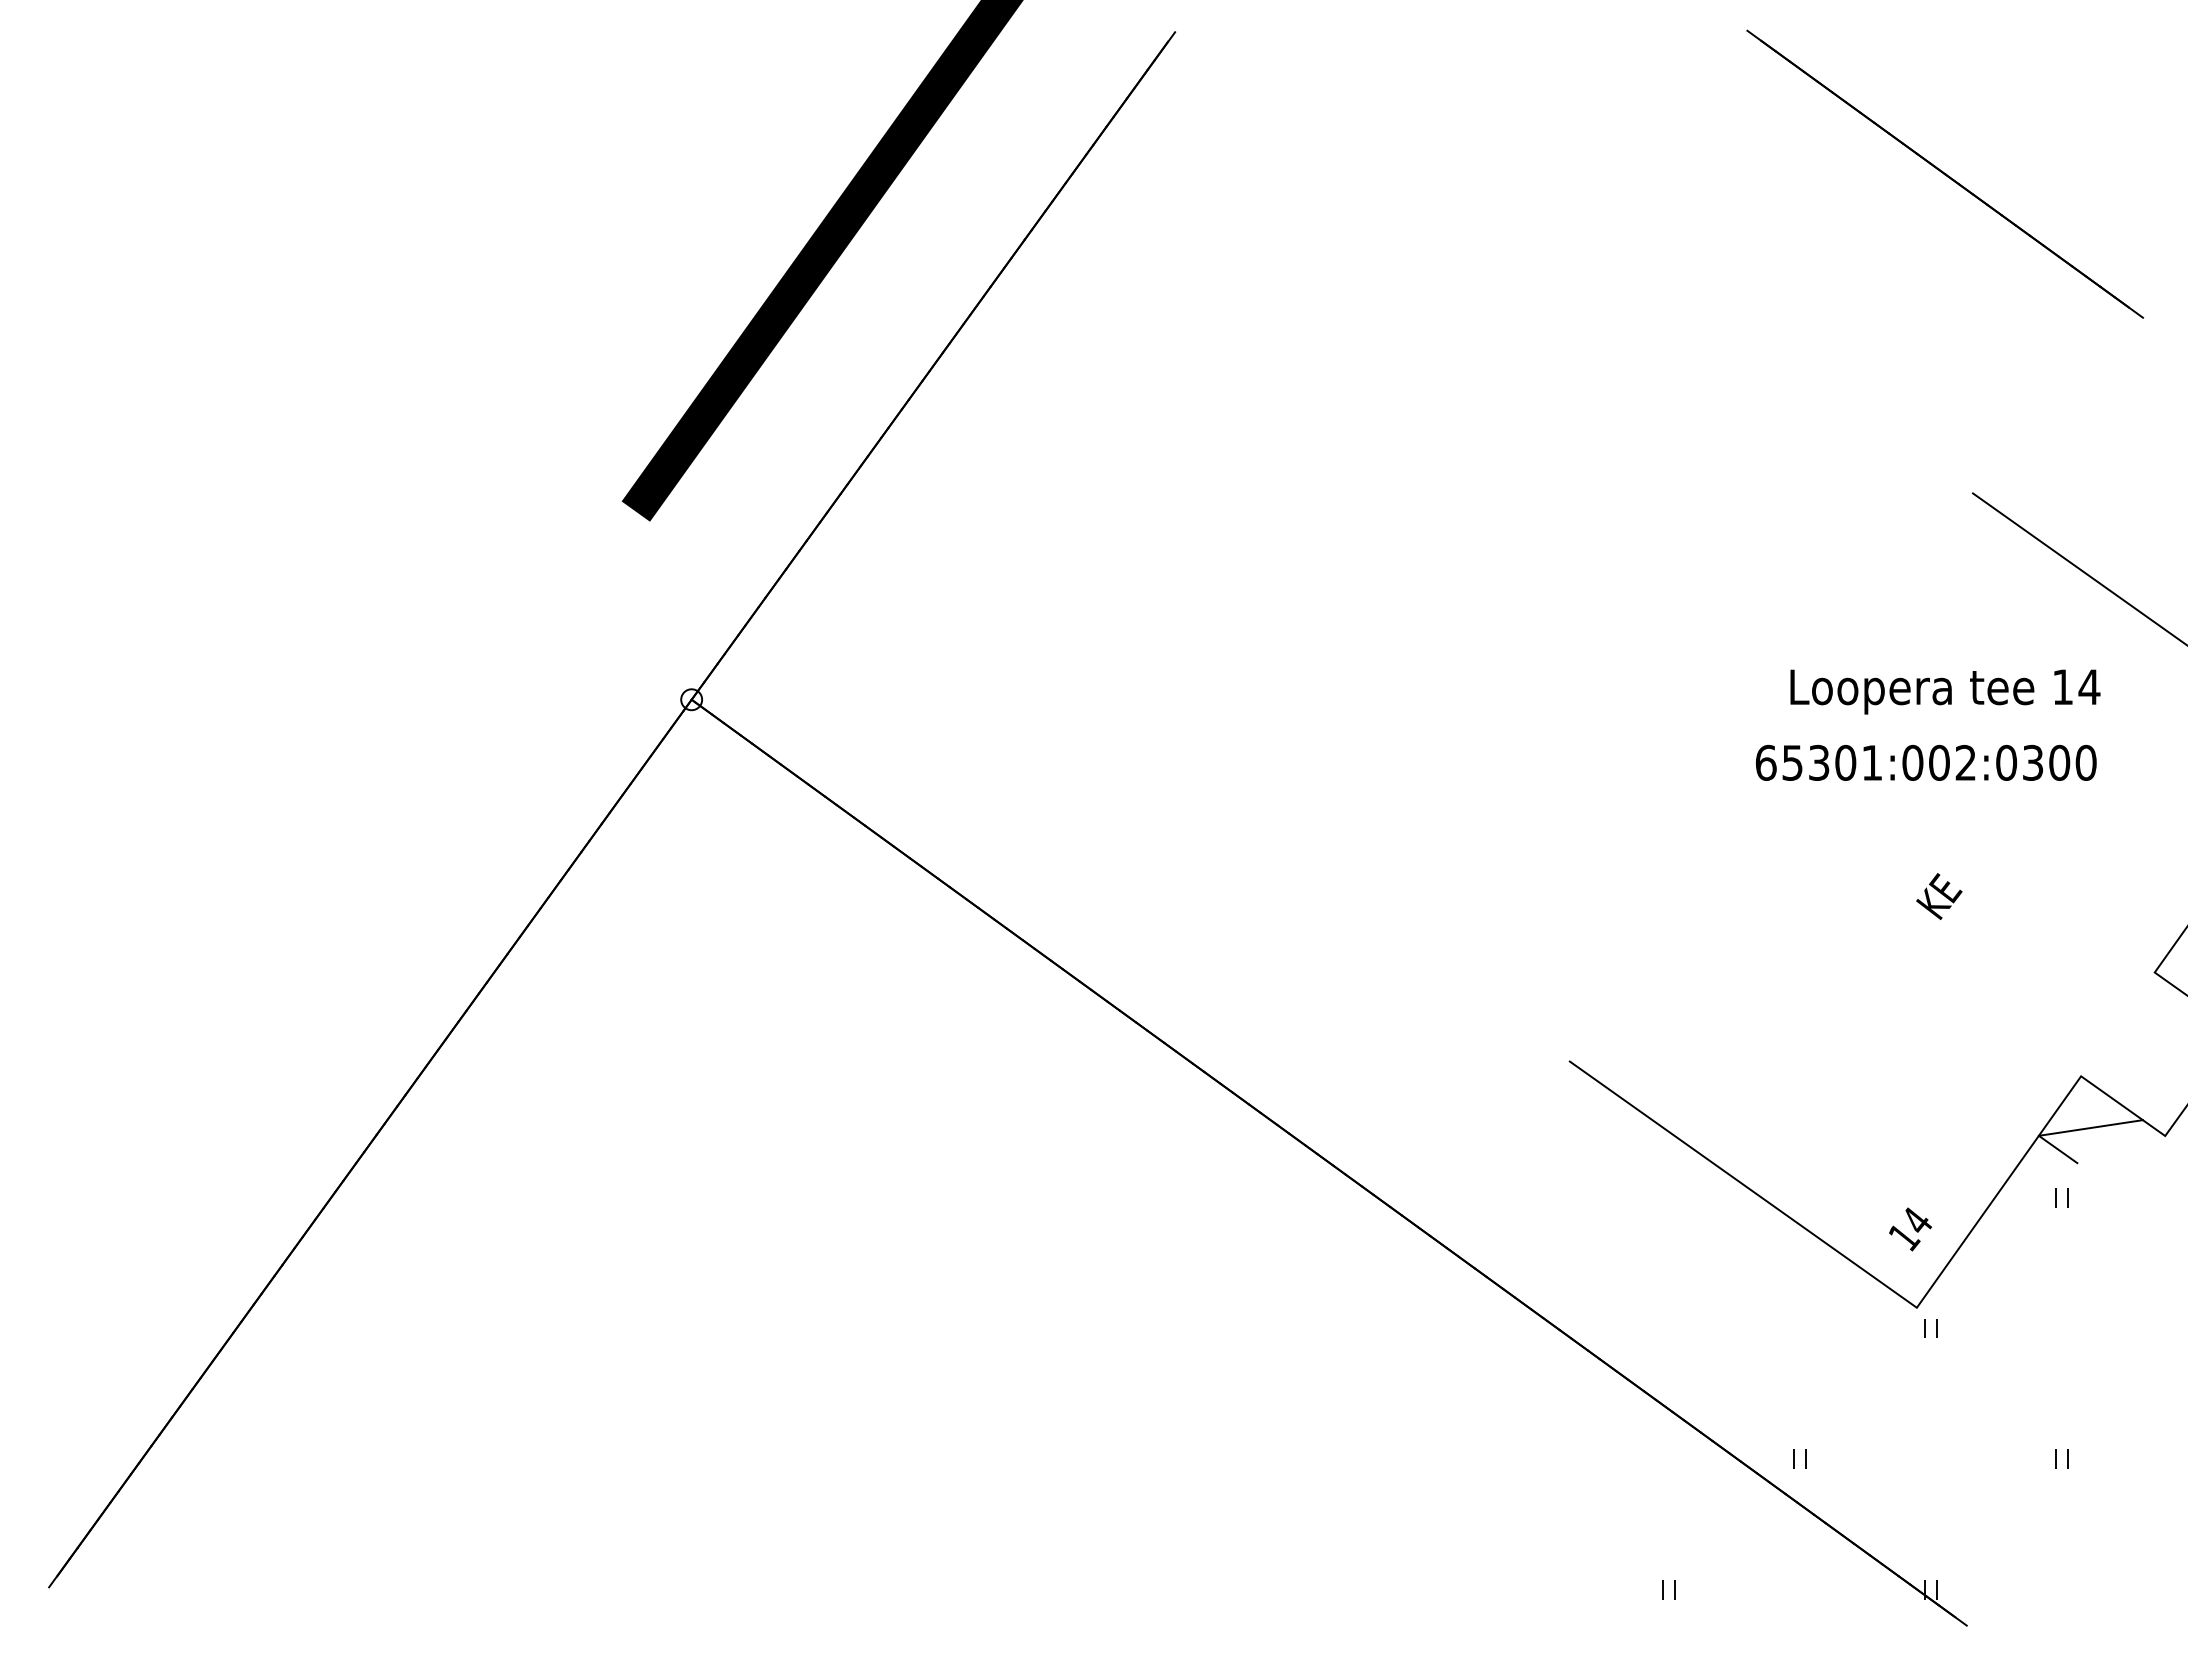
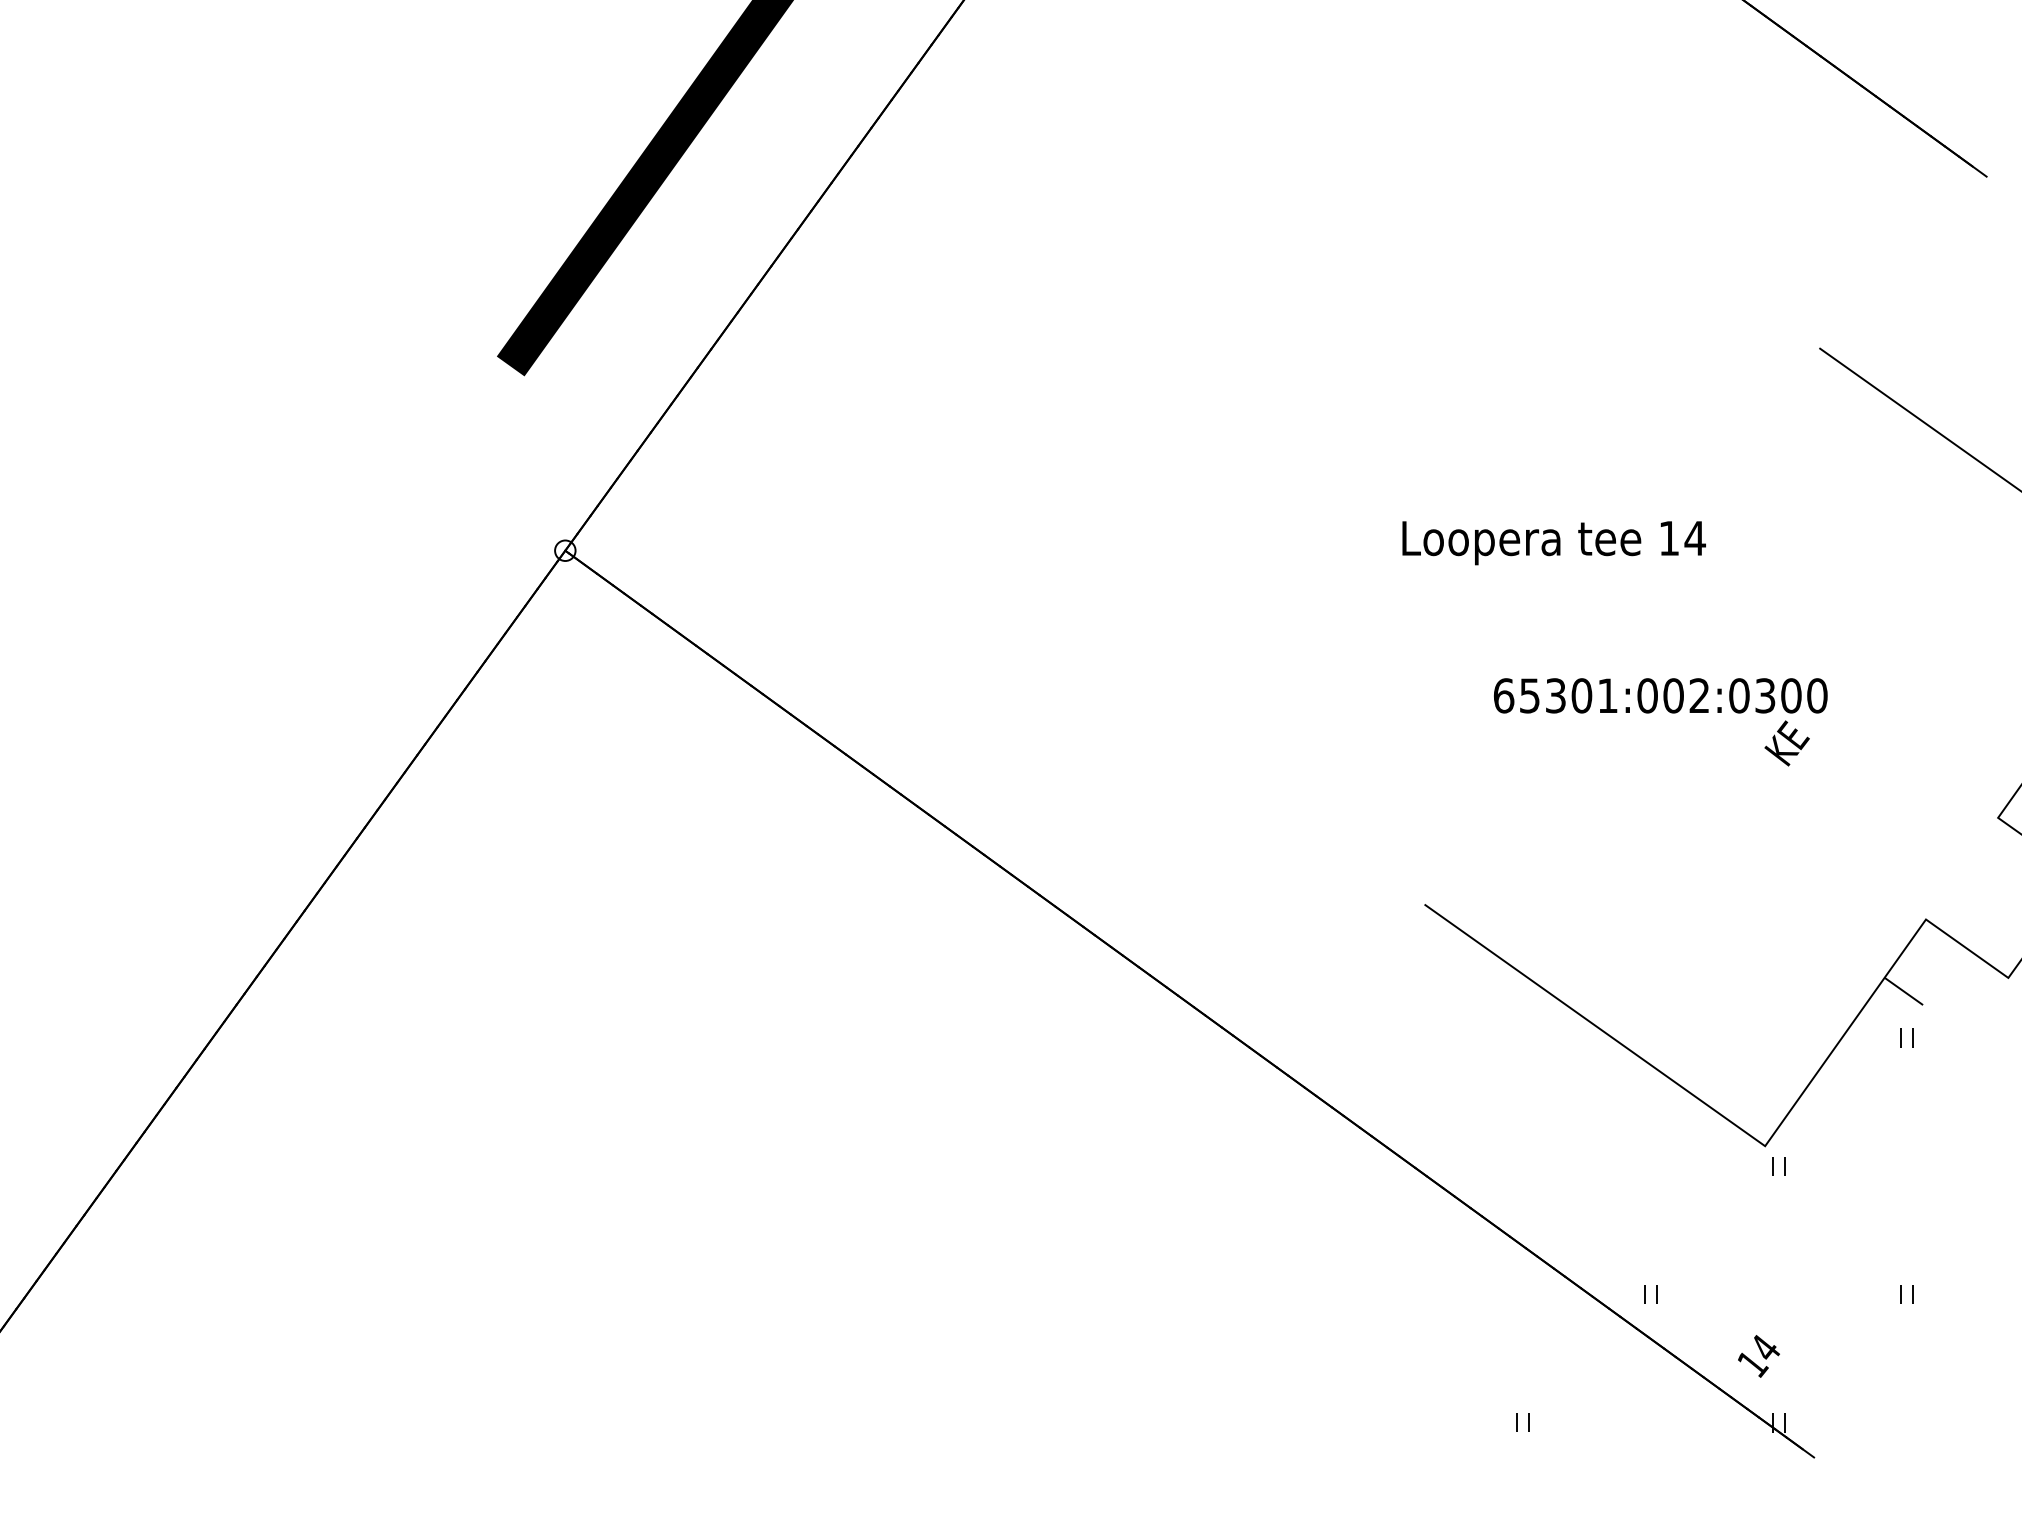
text: (1945, 691) -> (1554, 542), moved
text: (1925, 762) -> (1660, 695), moved
line: (2090, 1127) -> (1935, 969), removed
text: (1910, 1229) -> (1758, 1356), moved

